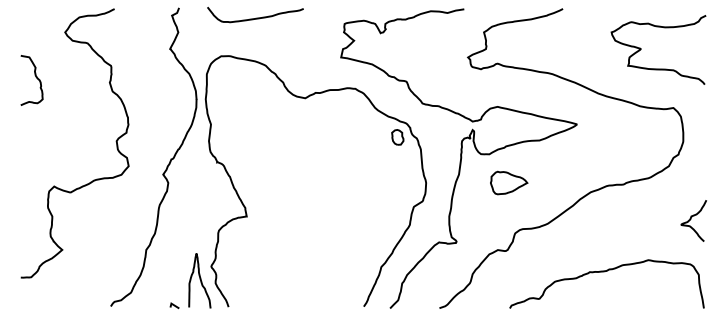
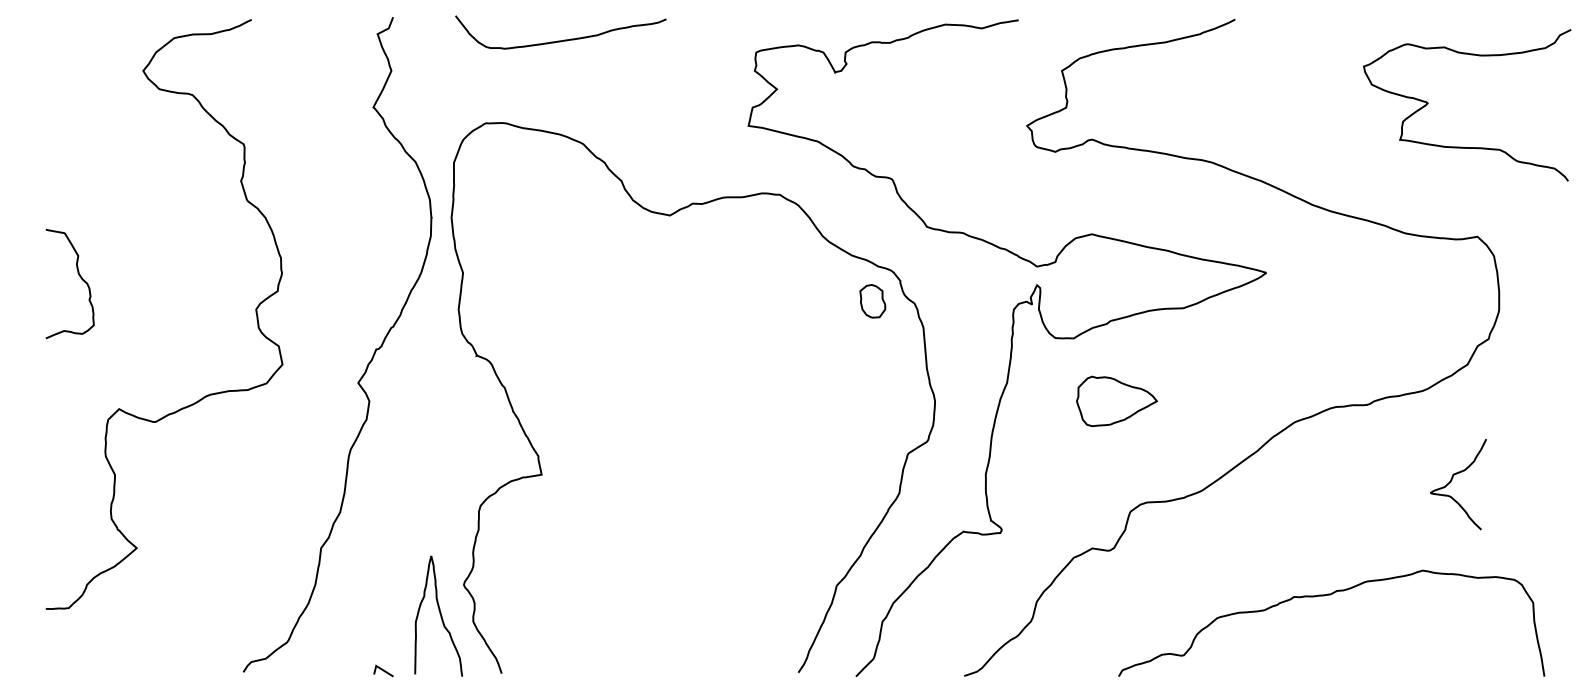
curve: (641, 49) -> (1429, 104), moved
curve: (35, 77) -> (78, 277), moved
curve: (691, 219) -> (1453, 481), moved

